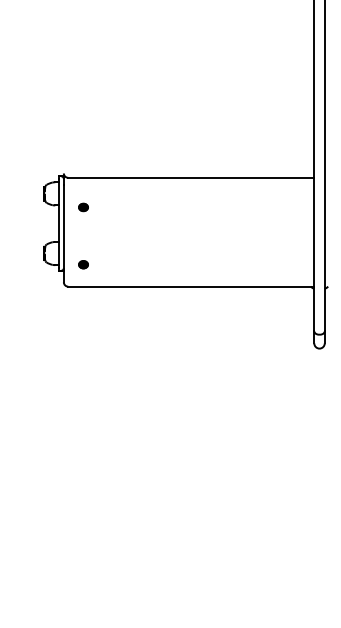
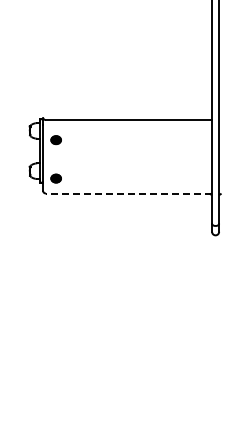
part: (83, 206) -> (56, 139), size x1.6
part: (83, 264) -> (56, 178), size x1.6
line: (190, 286) -> (128, 193), solid -> dashed

